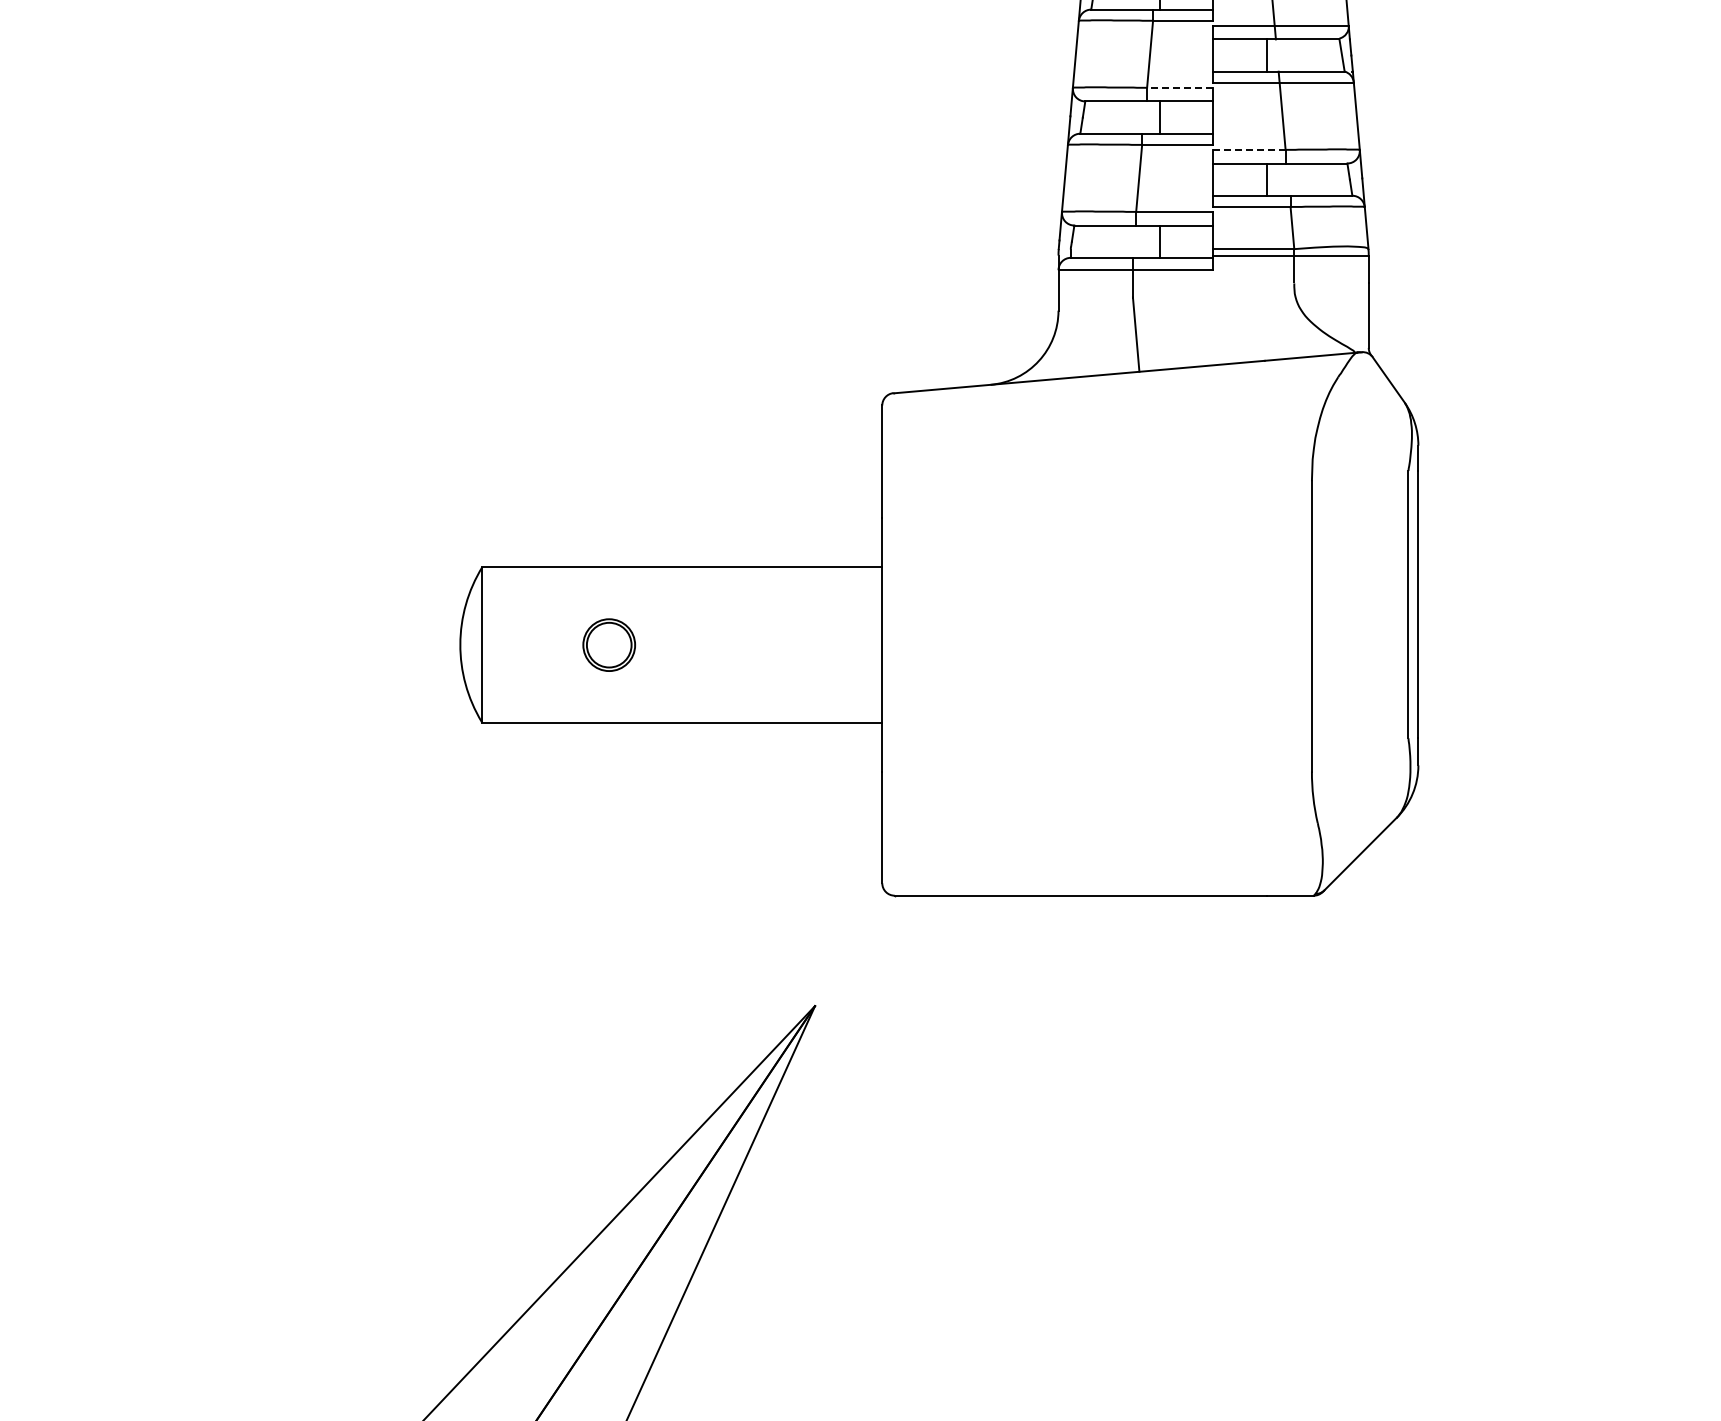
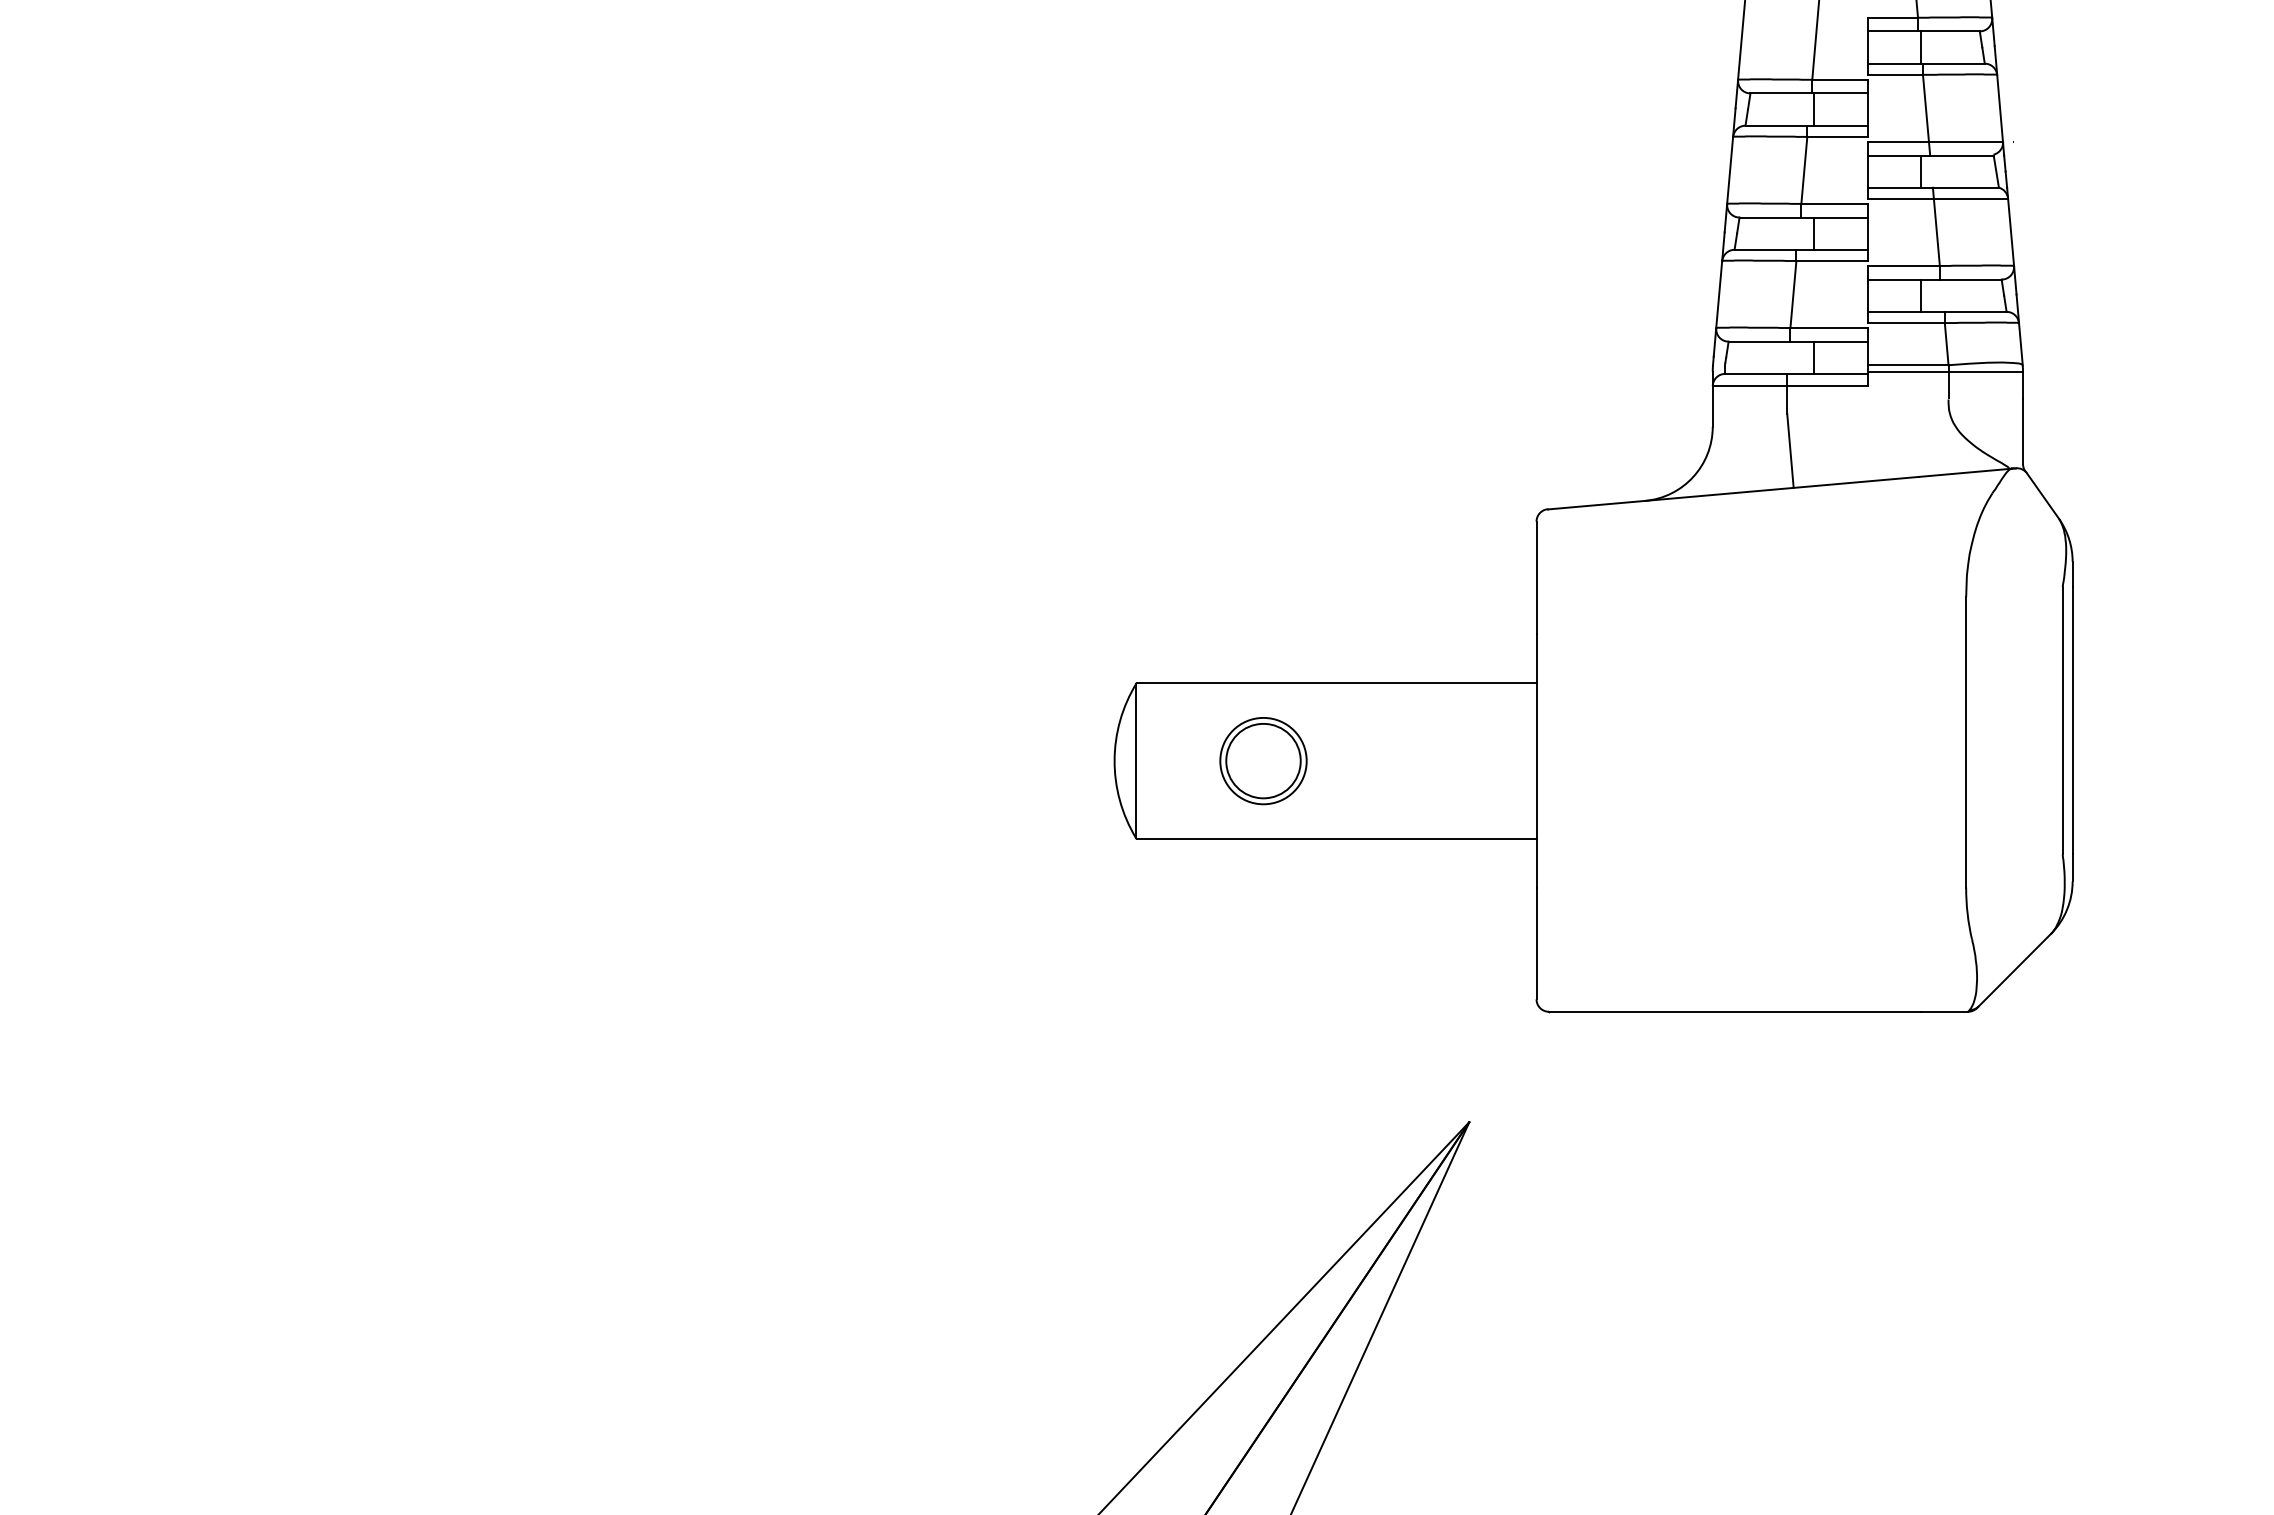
line: (1180, 87) -> (1834, 203), dashed -> solid
line: (1249, 149) -> (1903, 265), dashed -> solid
part: (609, 645) -> (1263, 761), size x1.67

